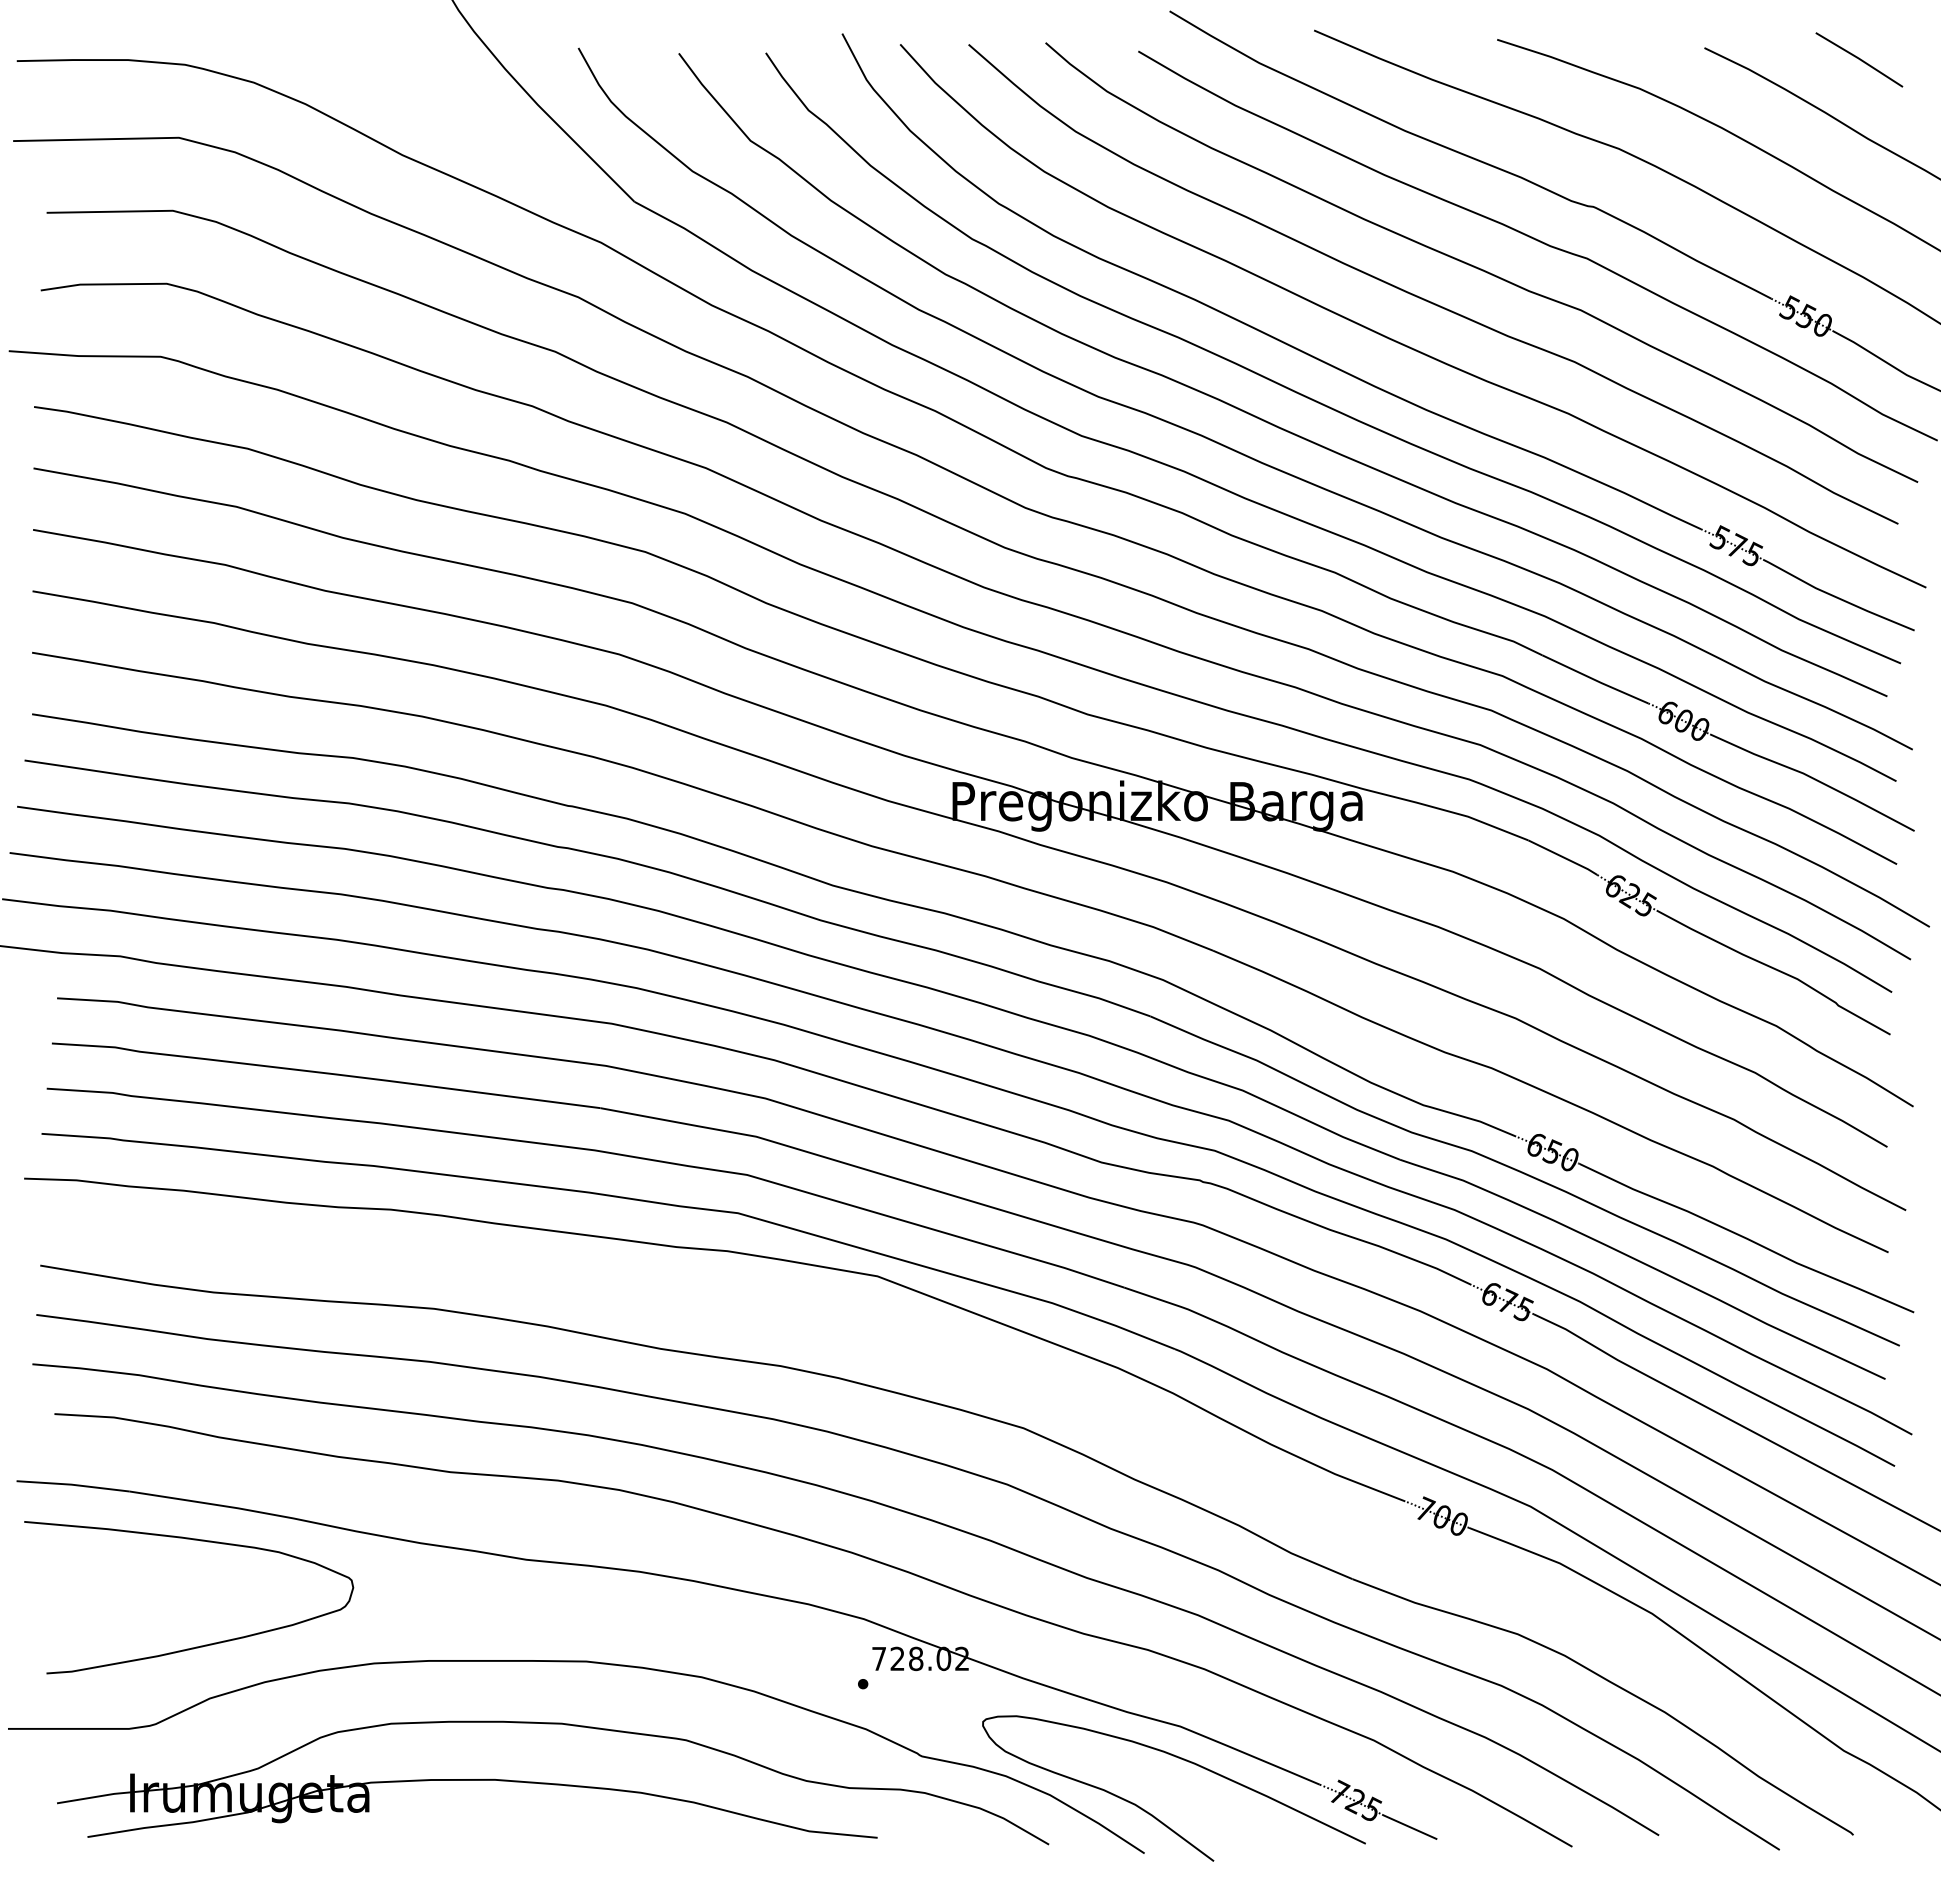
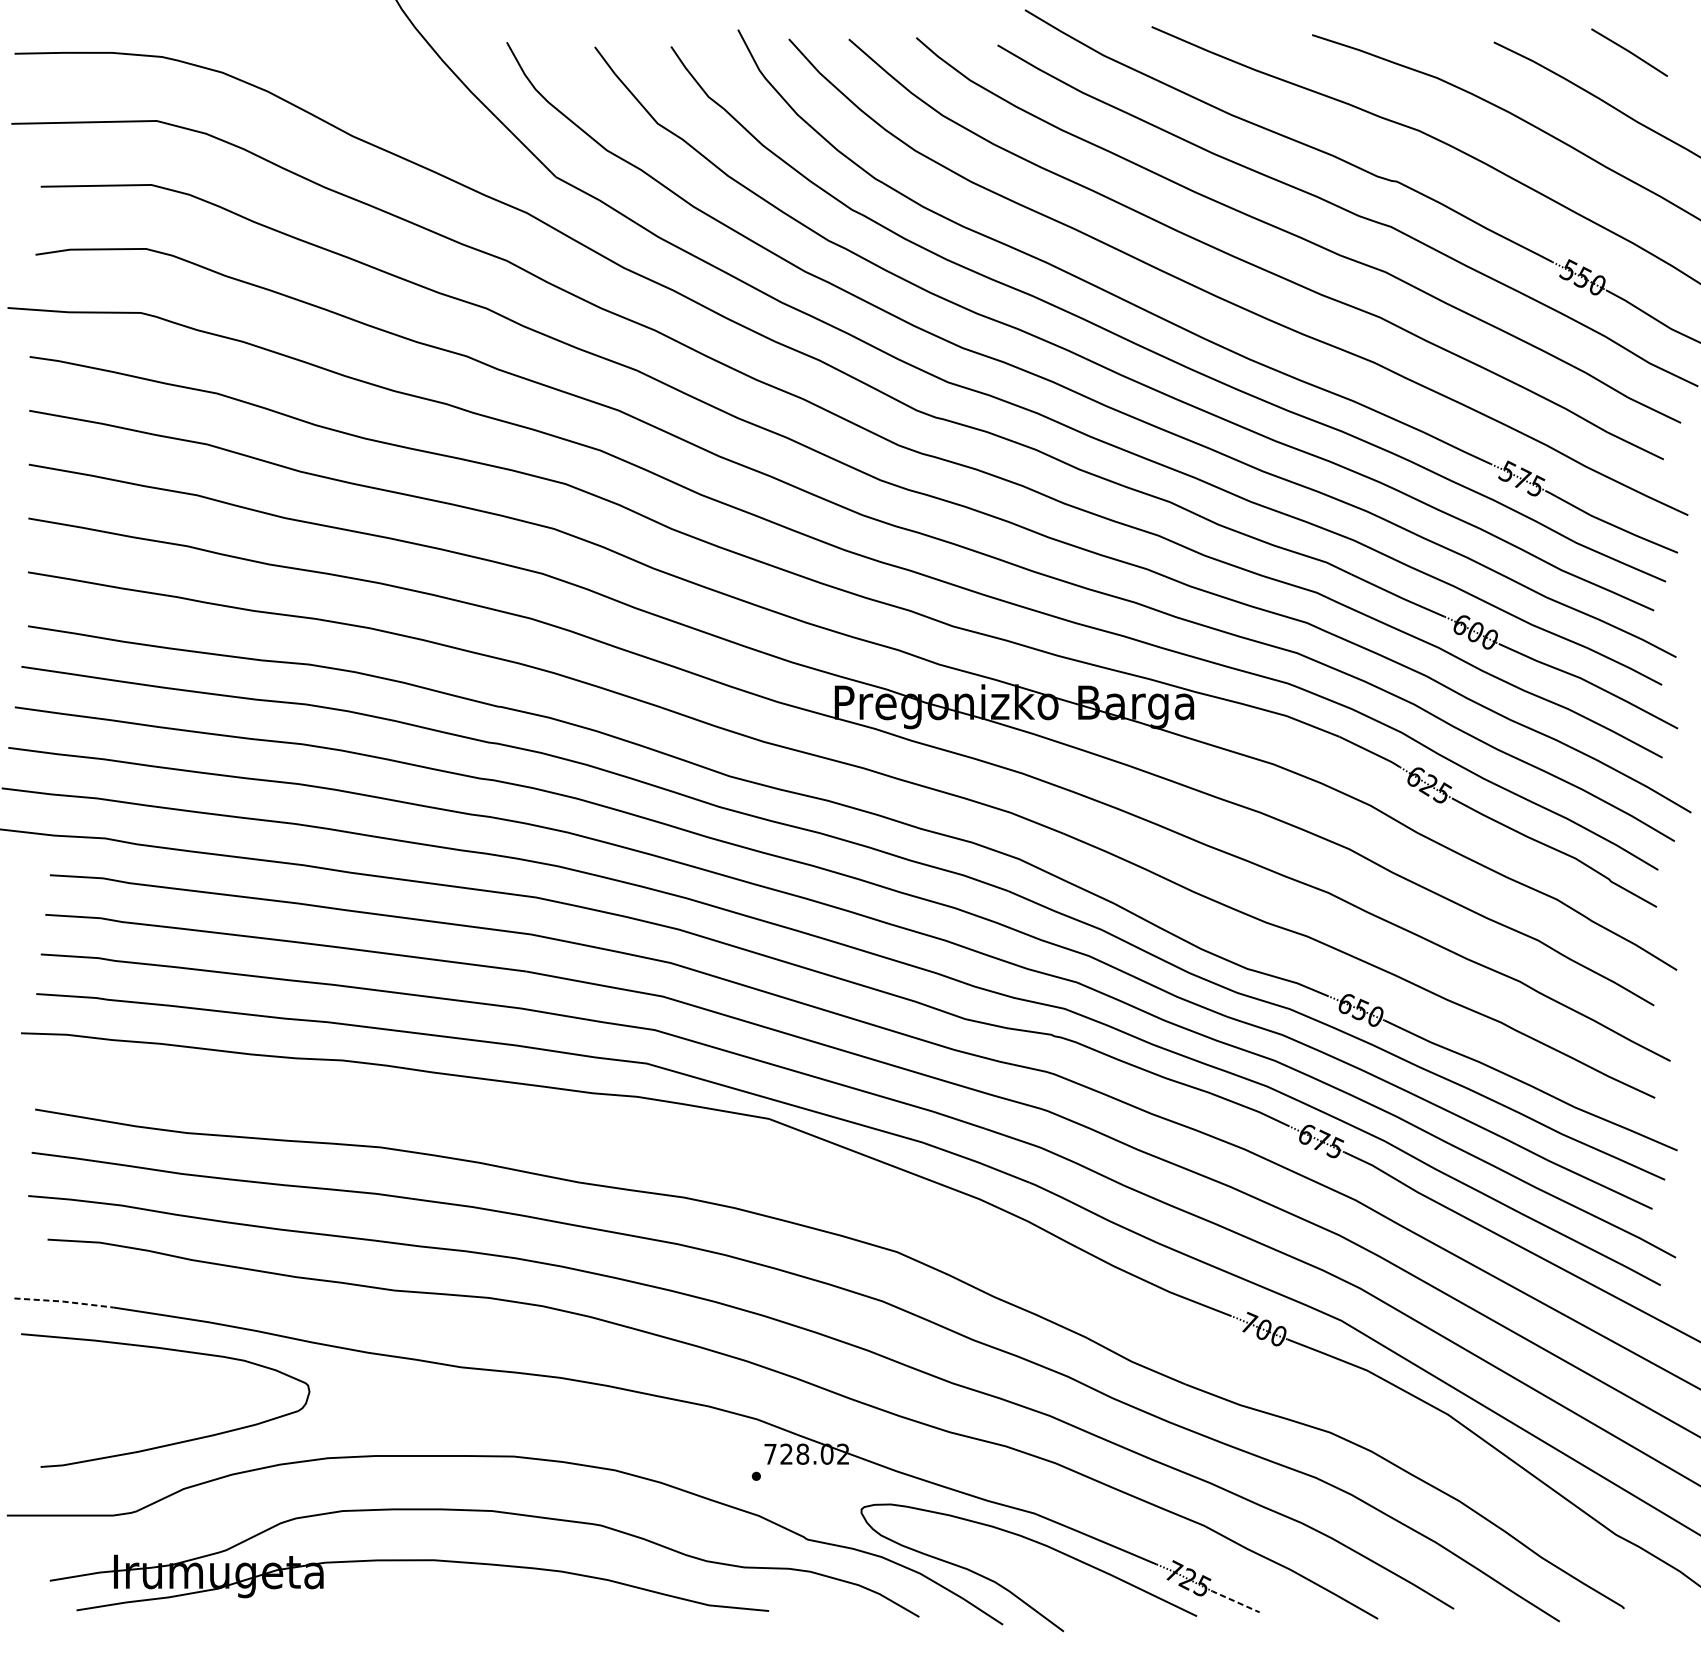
line: (73, 1484) -> (64, 1301), solid -> dashed
line: (1409, 1826) -> (1235, 1601), solid -> dashed

